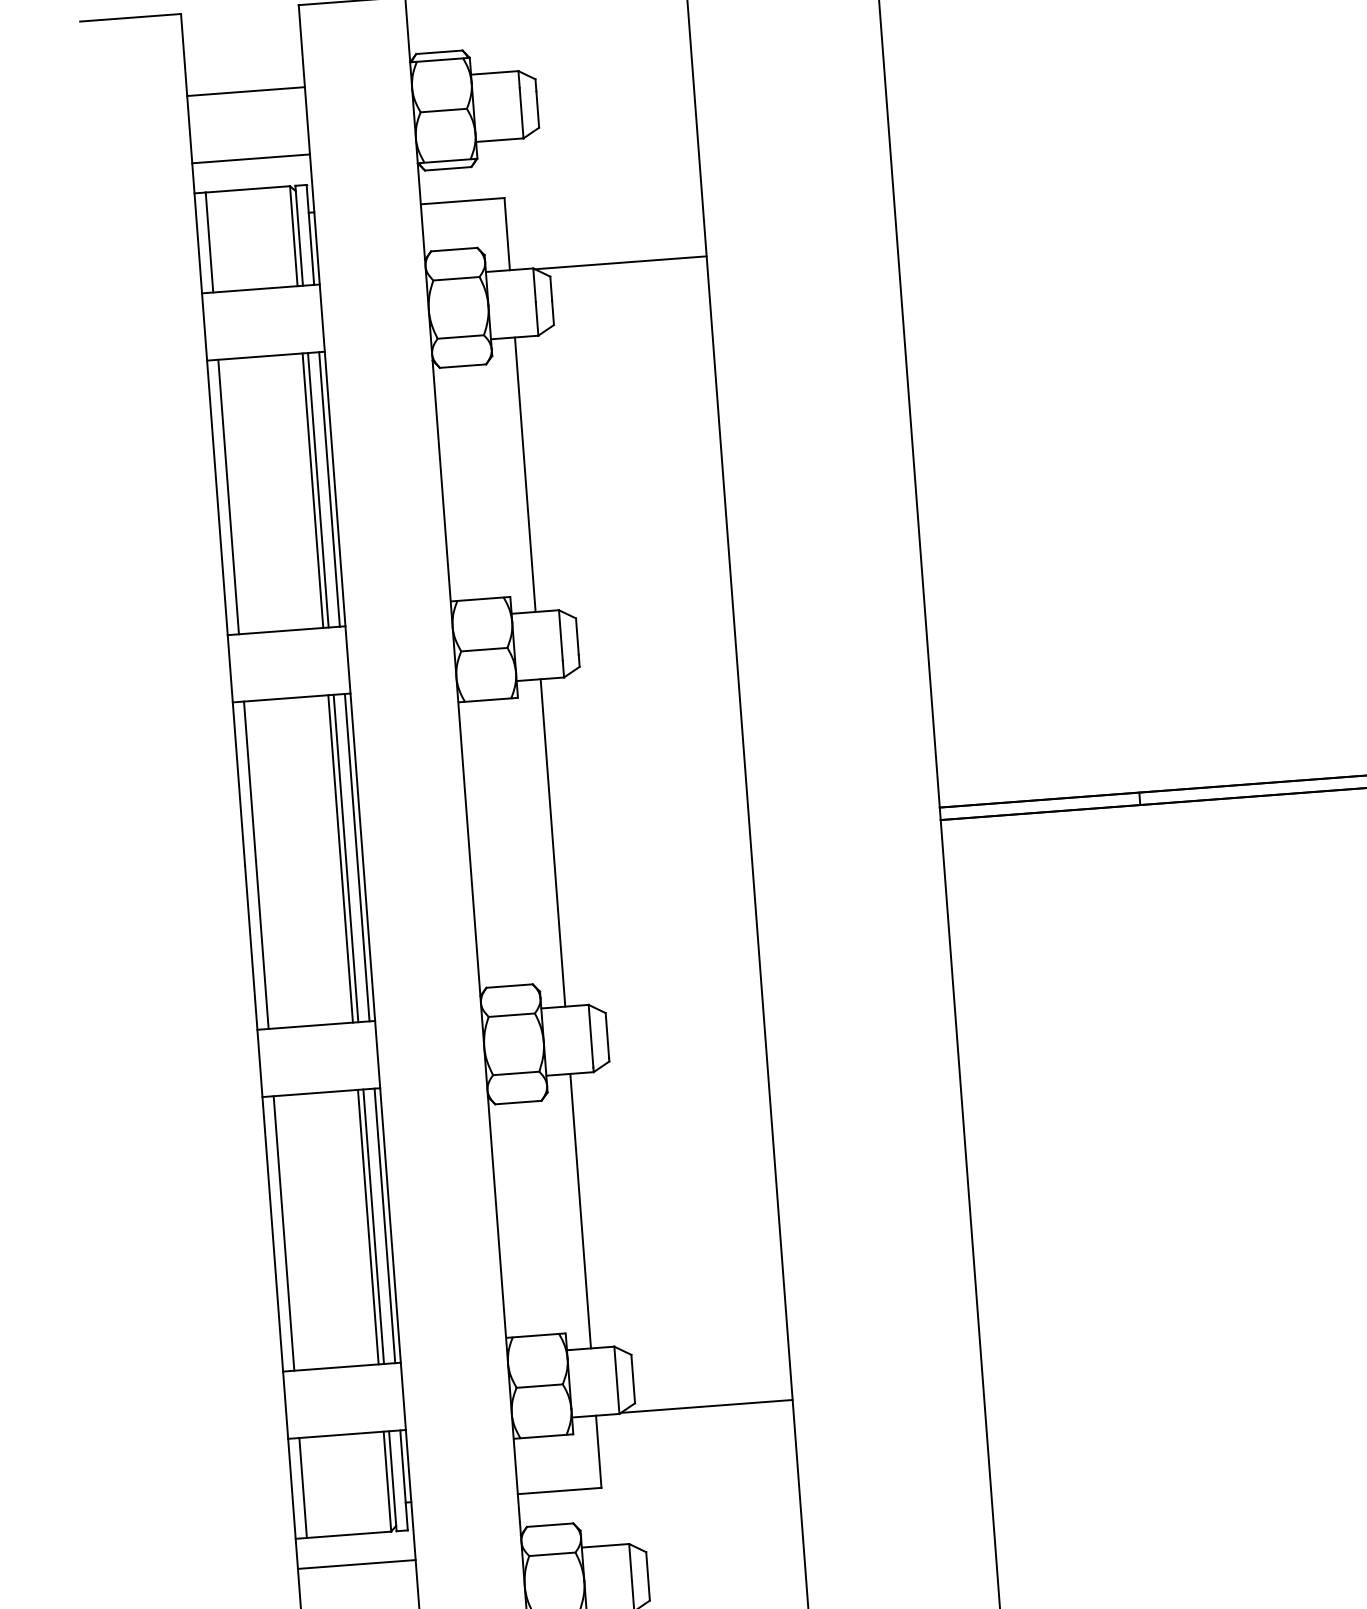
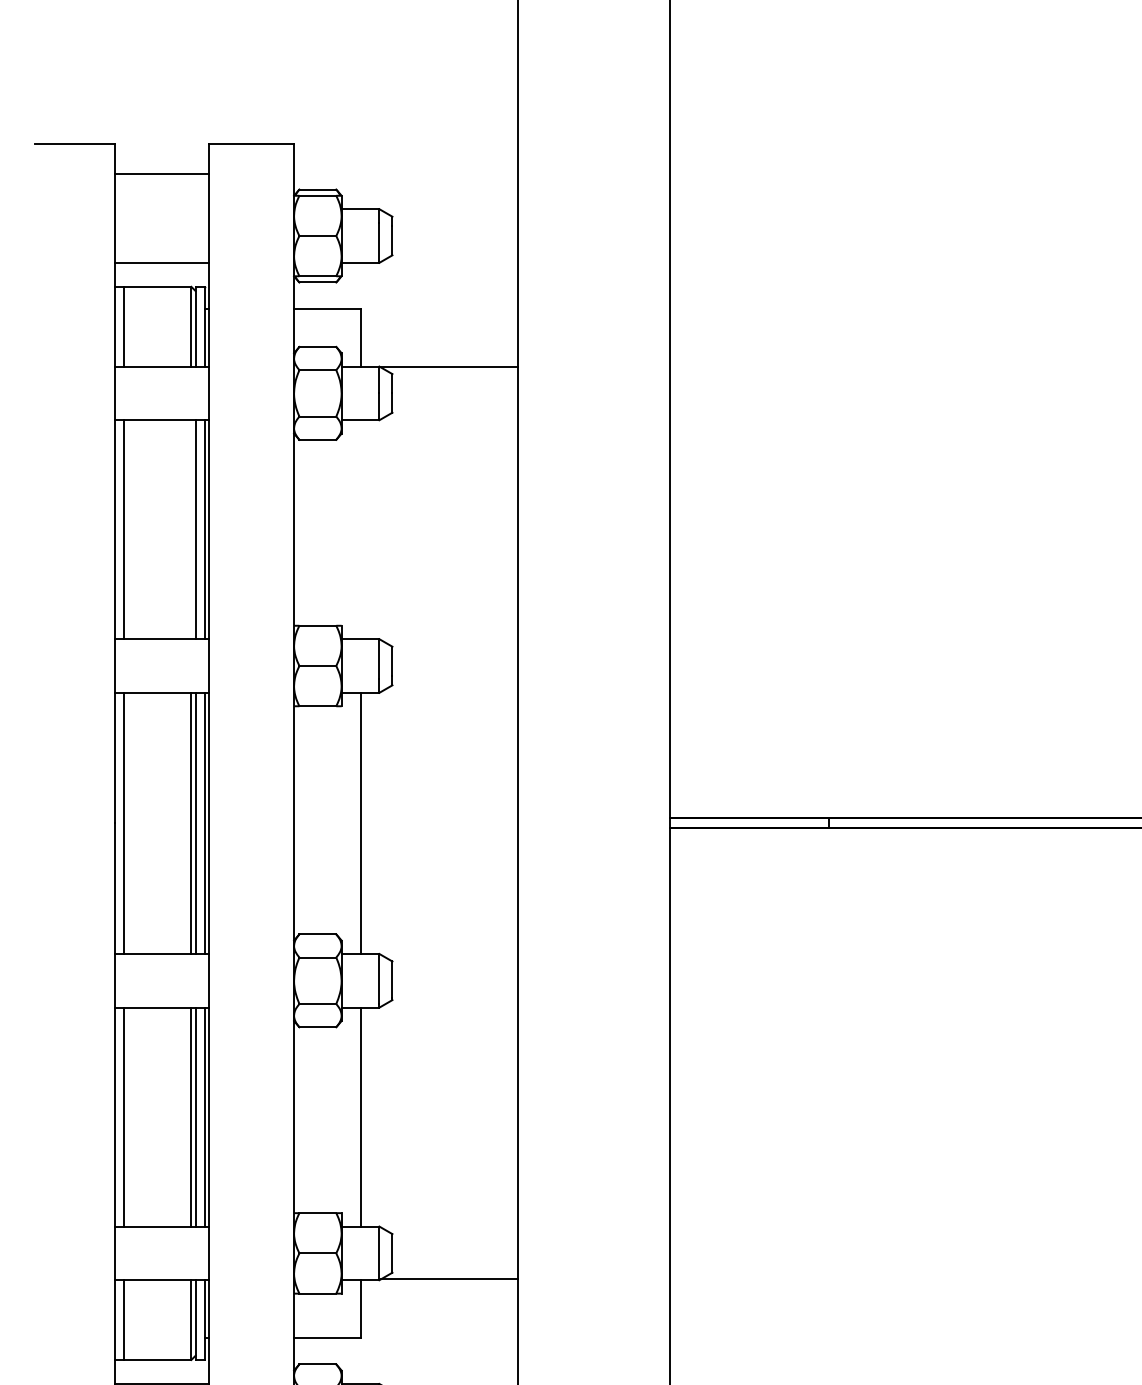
line: (246, 91) -> (162, 174), moved
line: (524, 474) -> (360, 529), removed
line: (313, 490) -> (191, 529), removed

